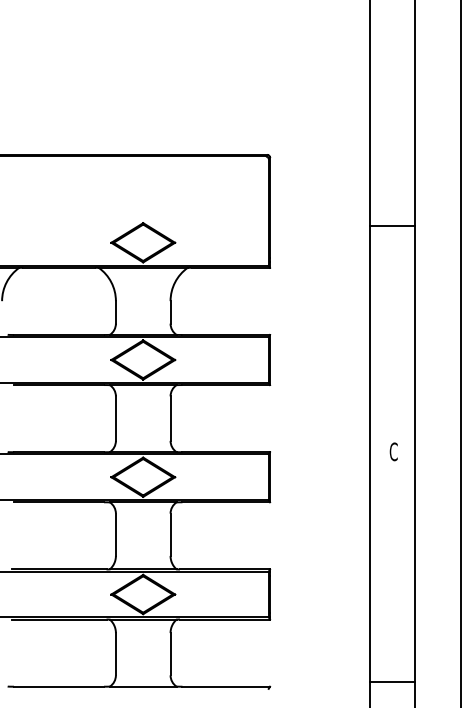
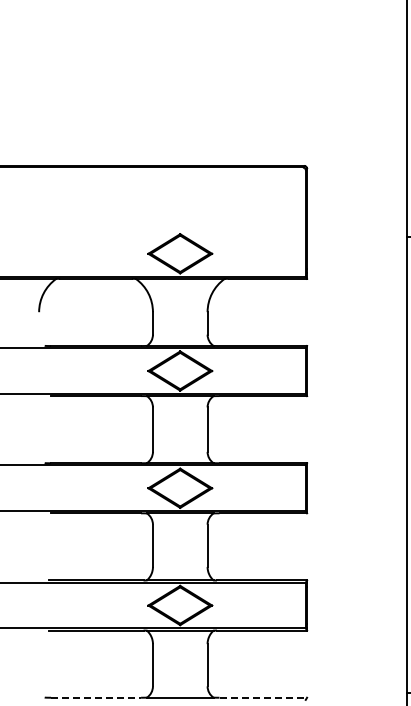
line: (59, 686) -> (96, 697), solid -> dashed
line: (226, 686) -> (263, 697), solid -> dashed

